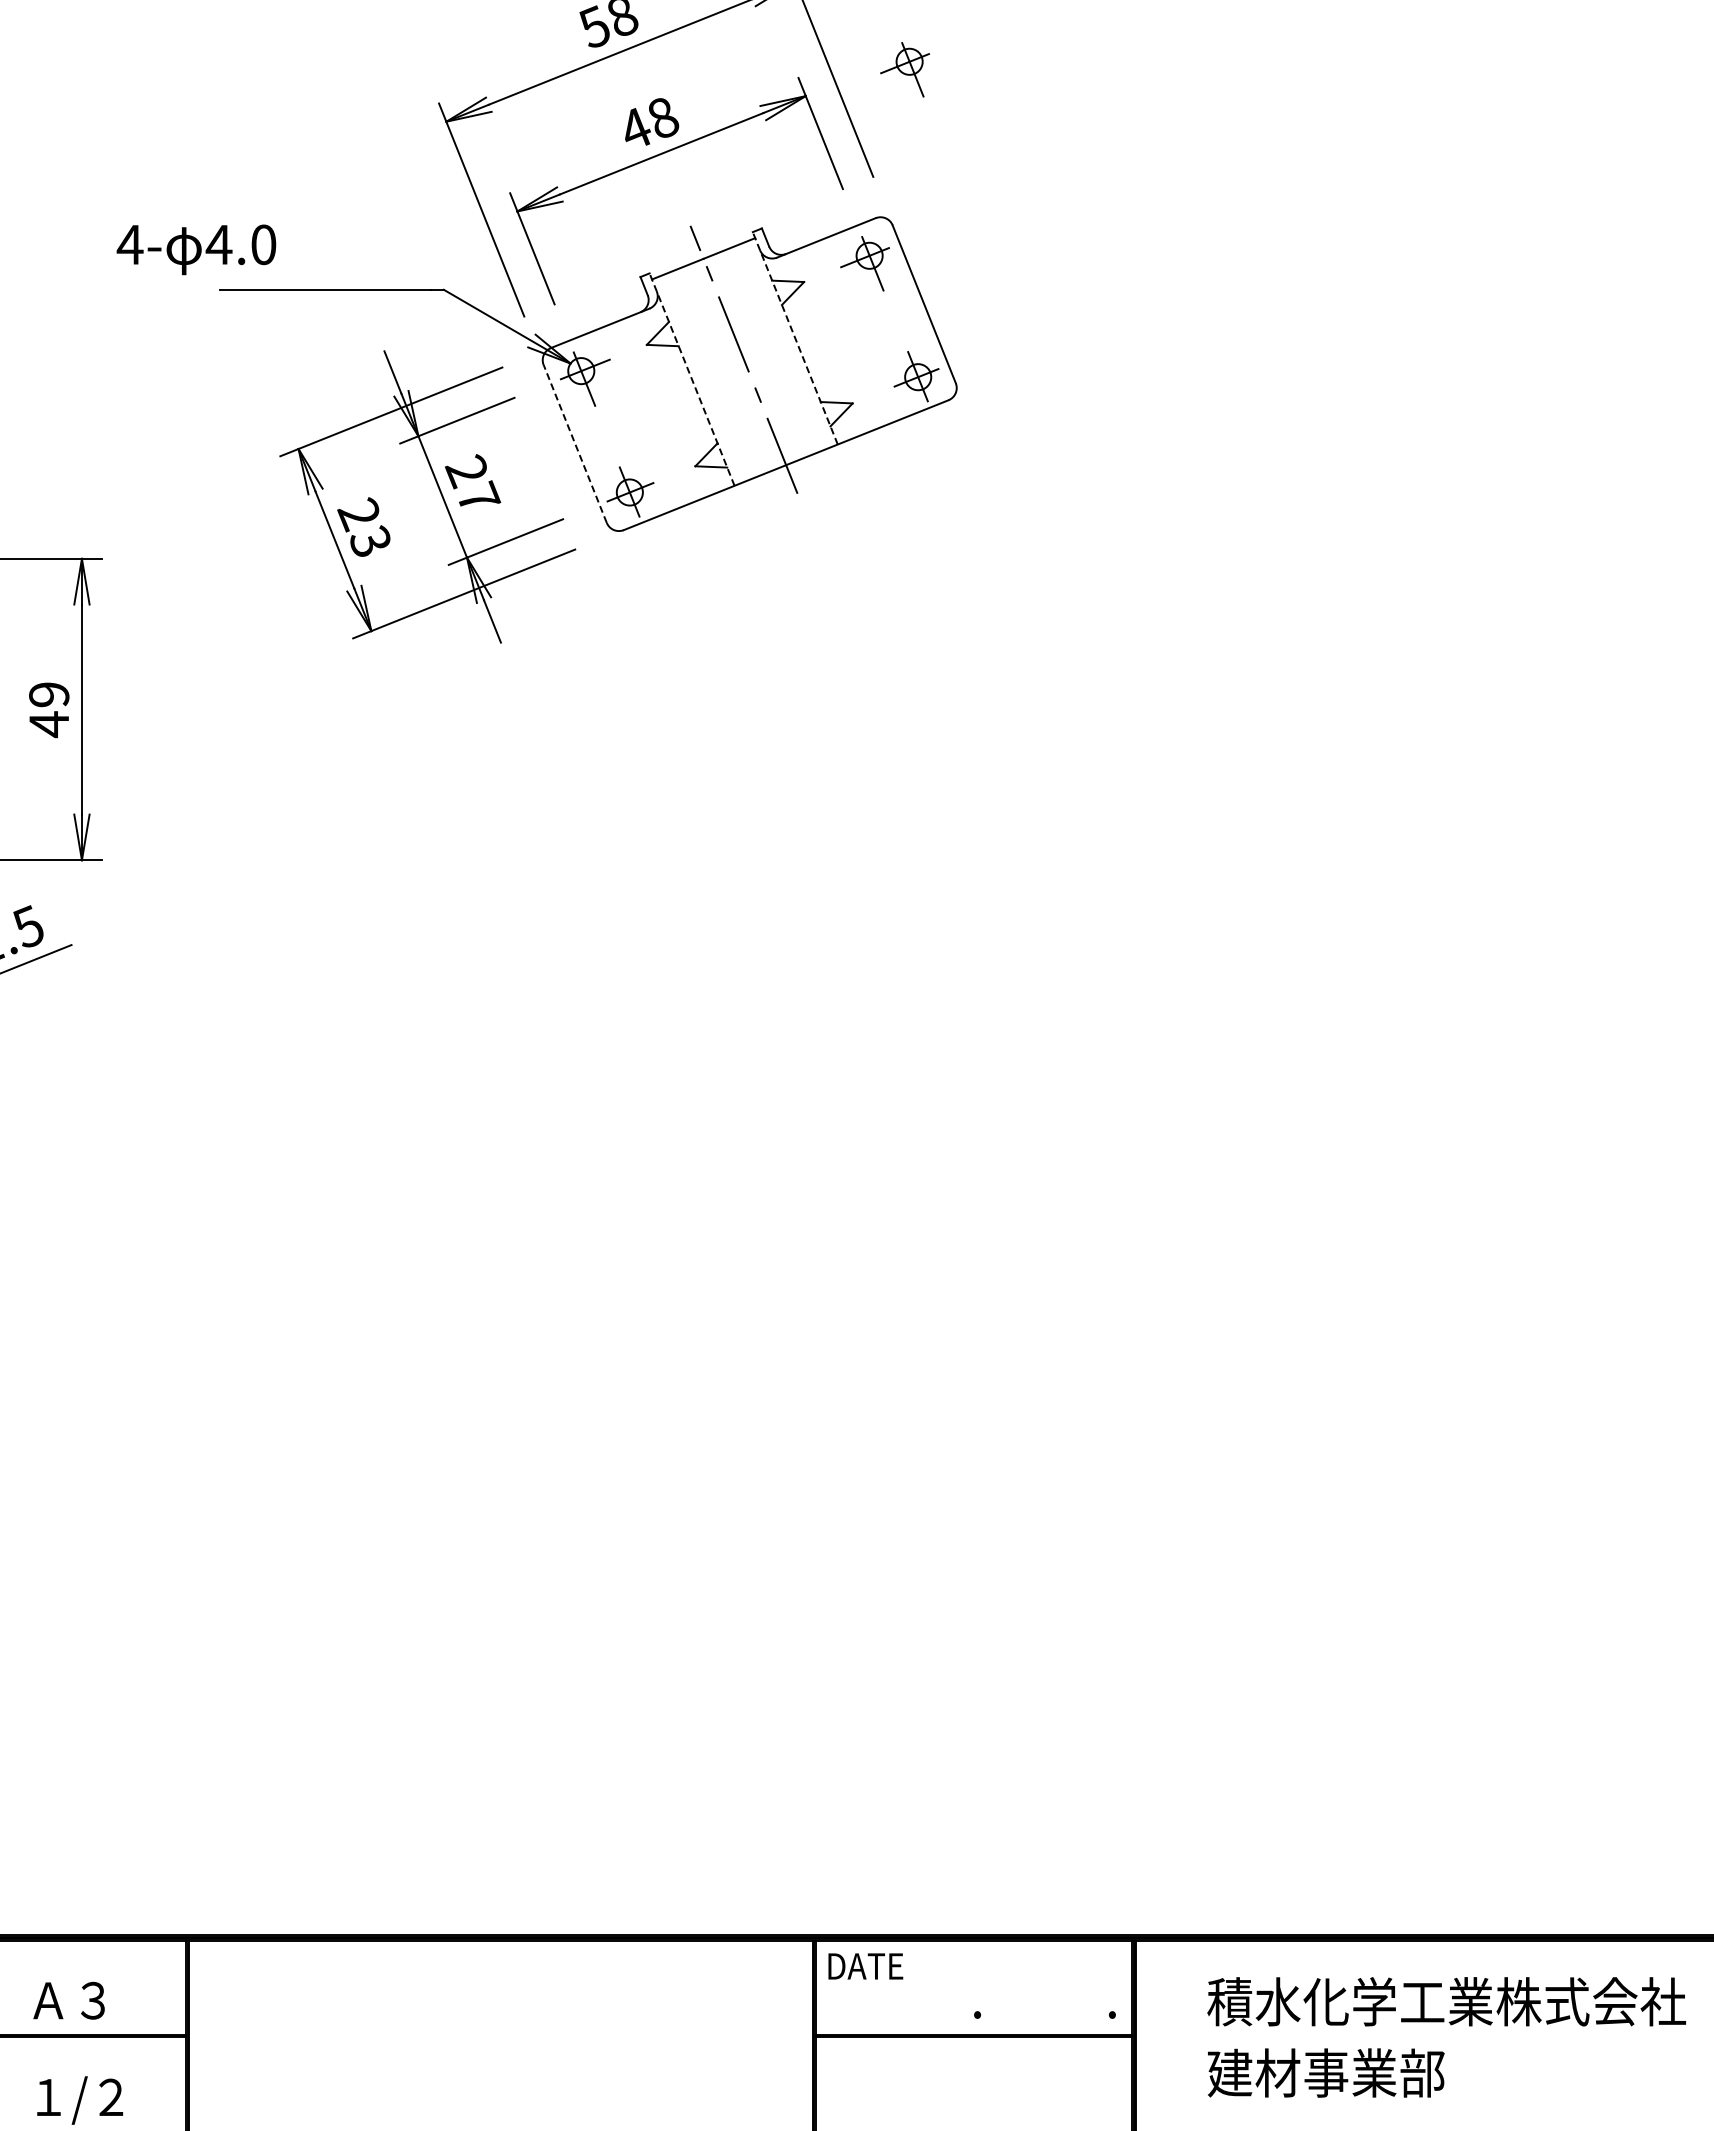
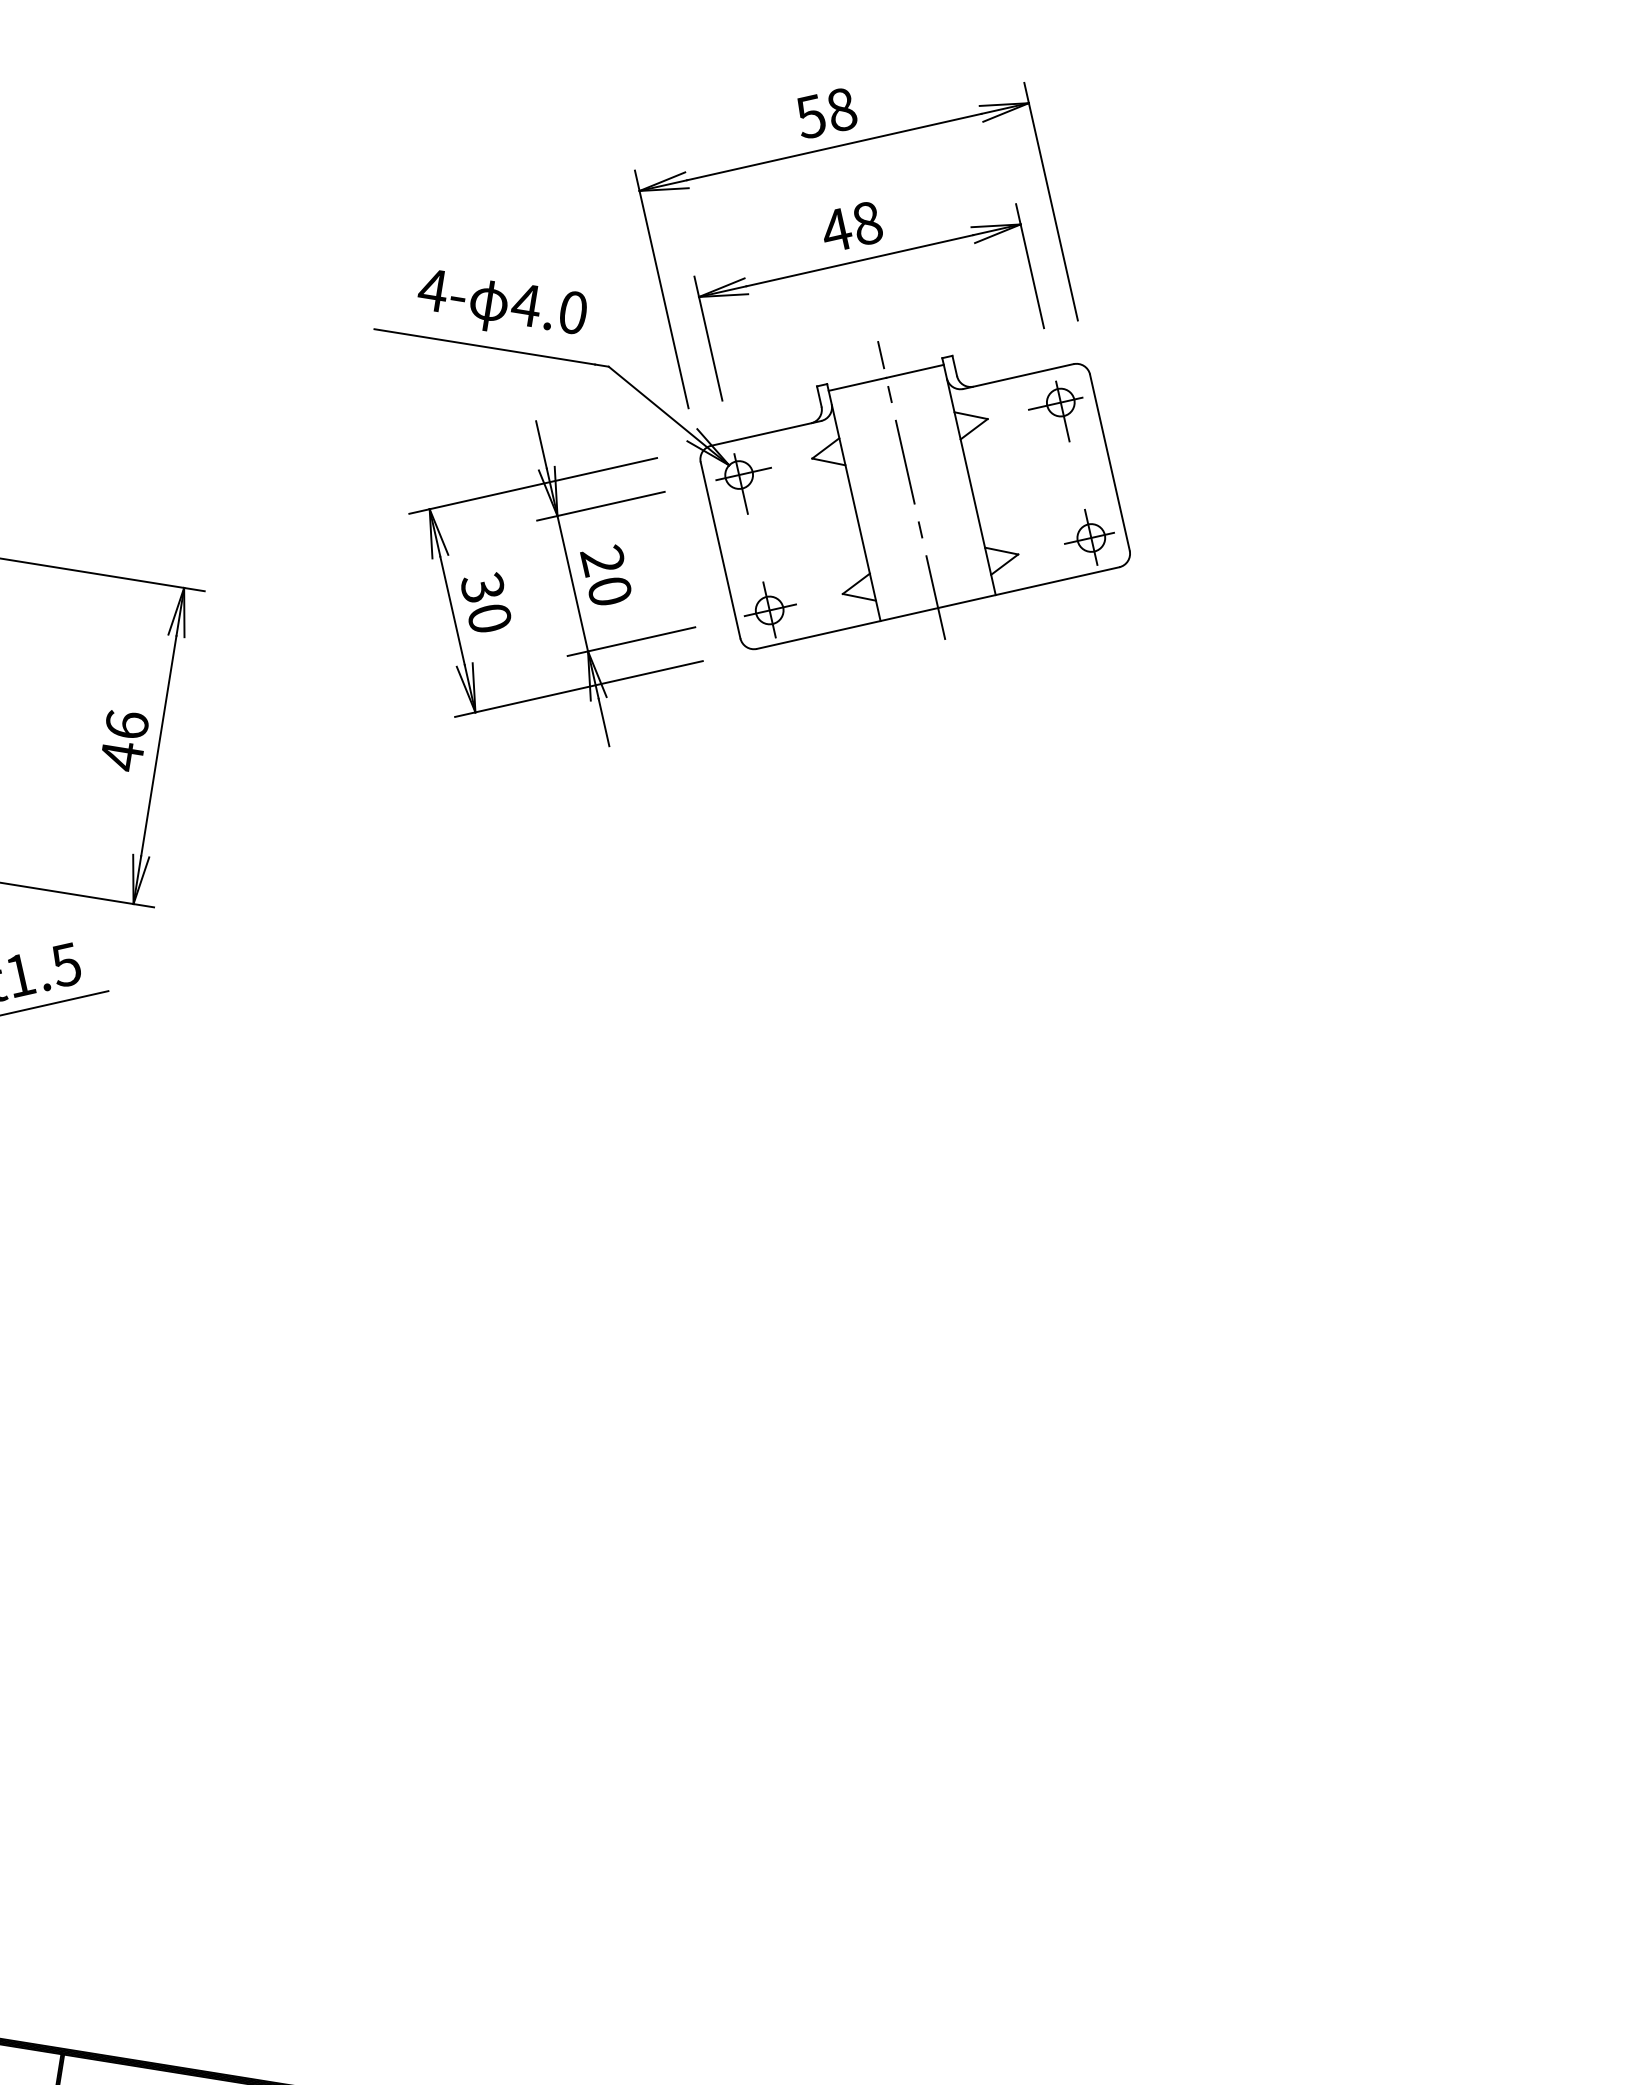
part: (904, 69) -> (1128, 213), removed
text: (196, 249) -> (501, 306), moved
line: (795, 337) -> (969, 475), dashed -> solid
line: (691, 379) -> (853, 502), dashed -> solid
line: (575, 443) -> (720, 549), dashed -> solid
text: (480, 496) -> (612, 589), 27 -> 20
text: (363, 526) -> (484, 601), 23 -> 30
text: (49, 694) -> (127, 724), 49 -> 46

